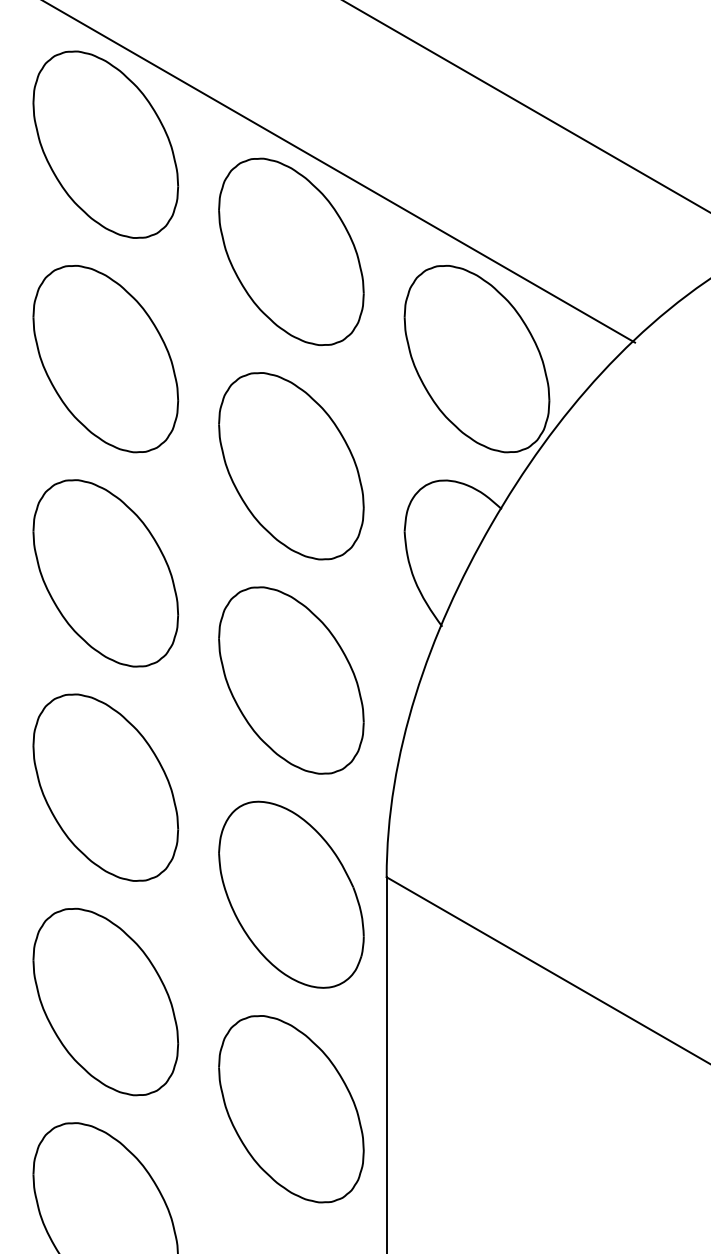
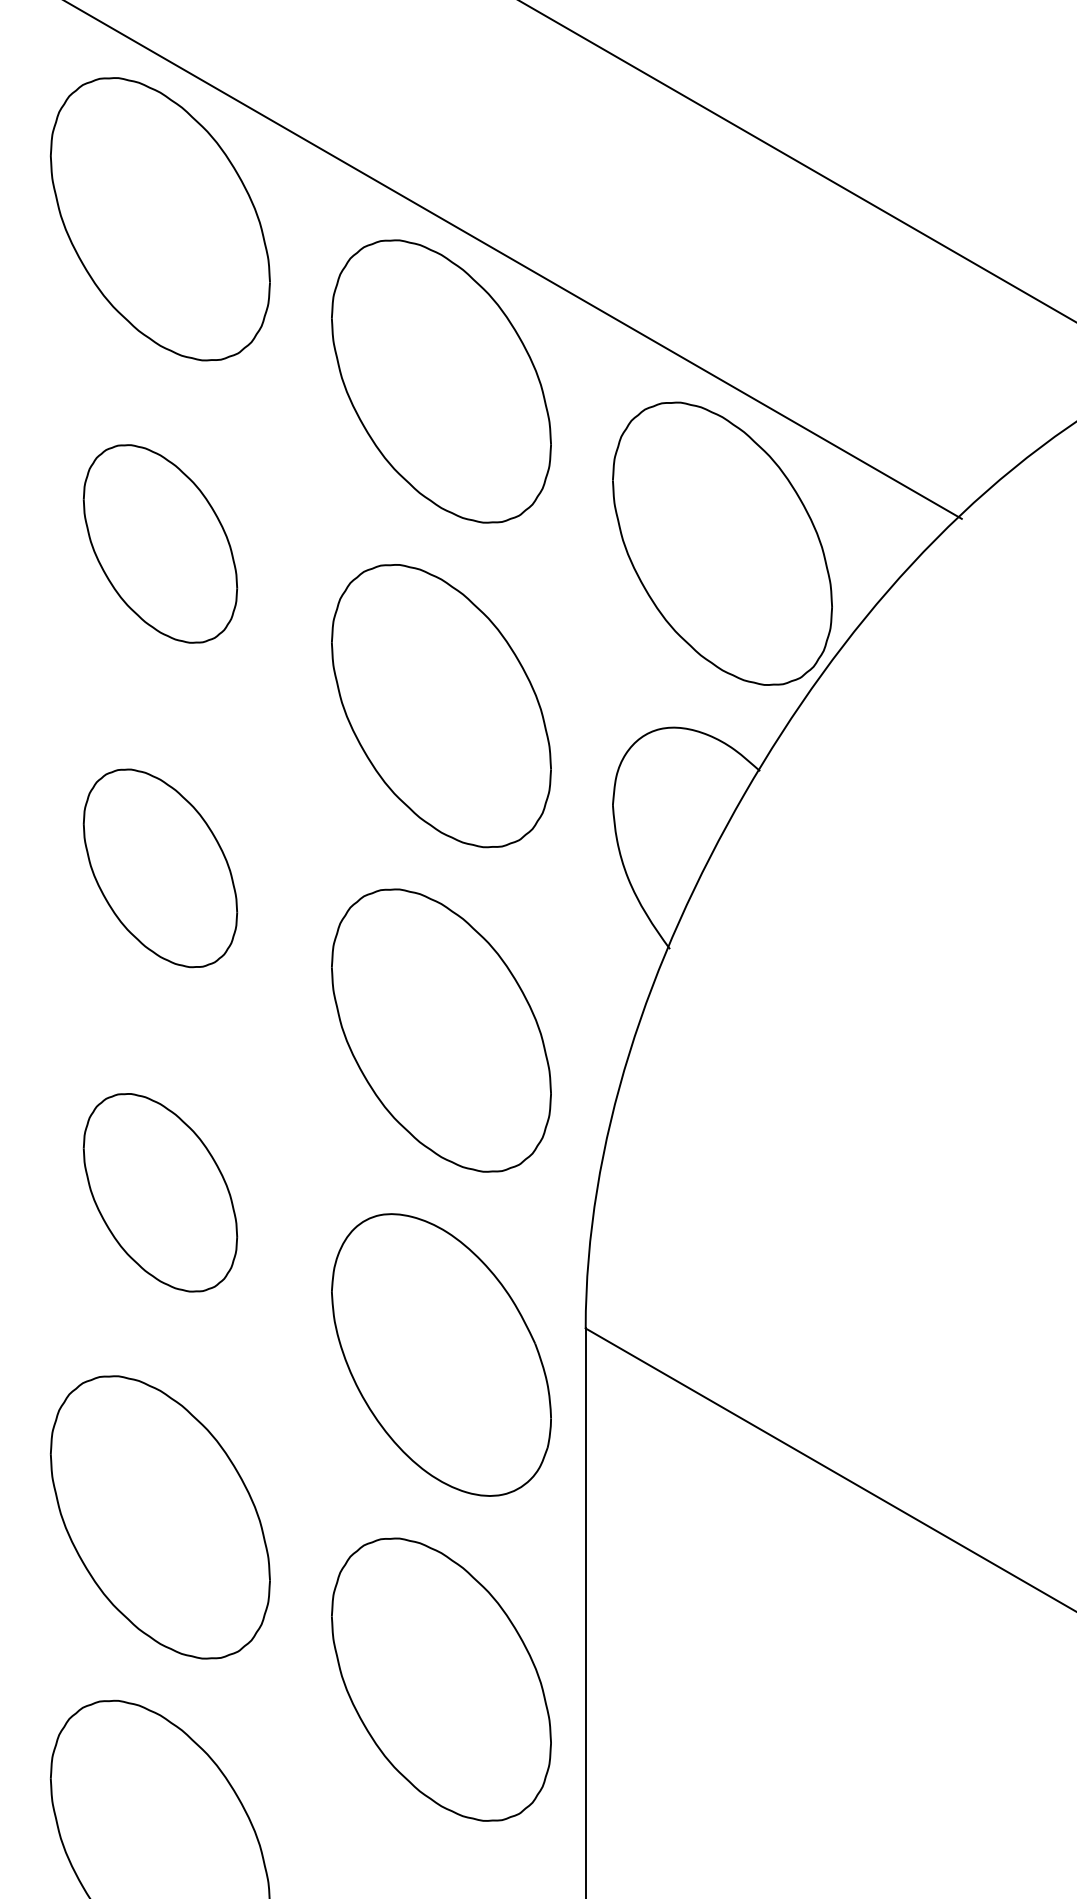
part: (105, 359) -> (159, 544), size x0.7
part: (105, 573) -> (159, 868), size x0.7
part: (105, 787) -> (159, 1192), size x0.7

